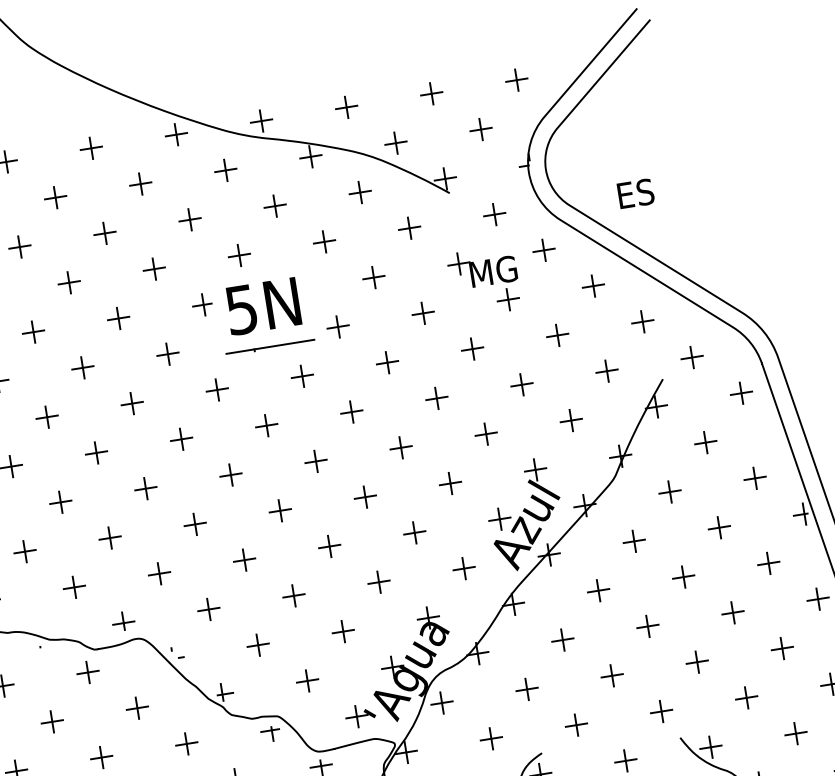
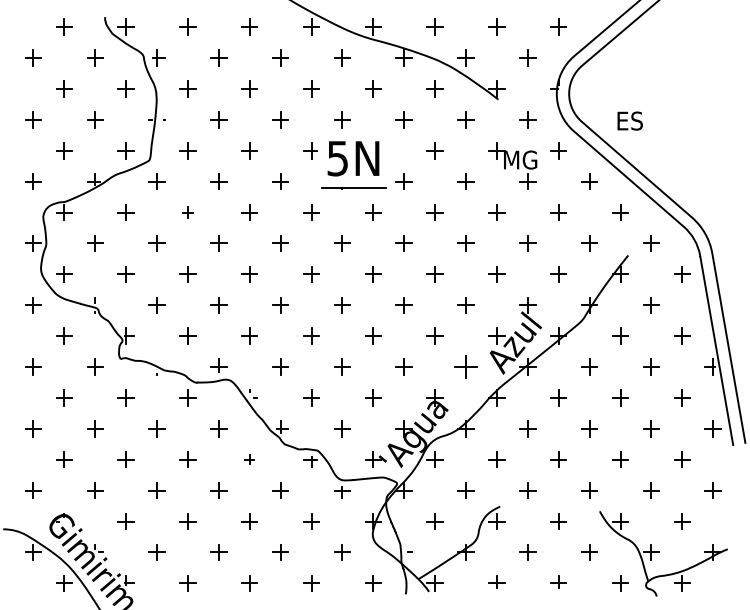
part: (46, 417) -> (187, 212), size x0.7
part: (463, 567) -> (465, 366), size x1.4
part: (186, 743) -> (249, 459), size x0.6

